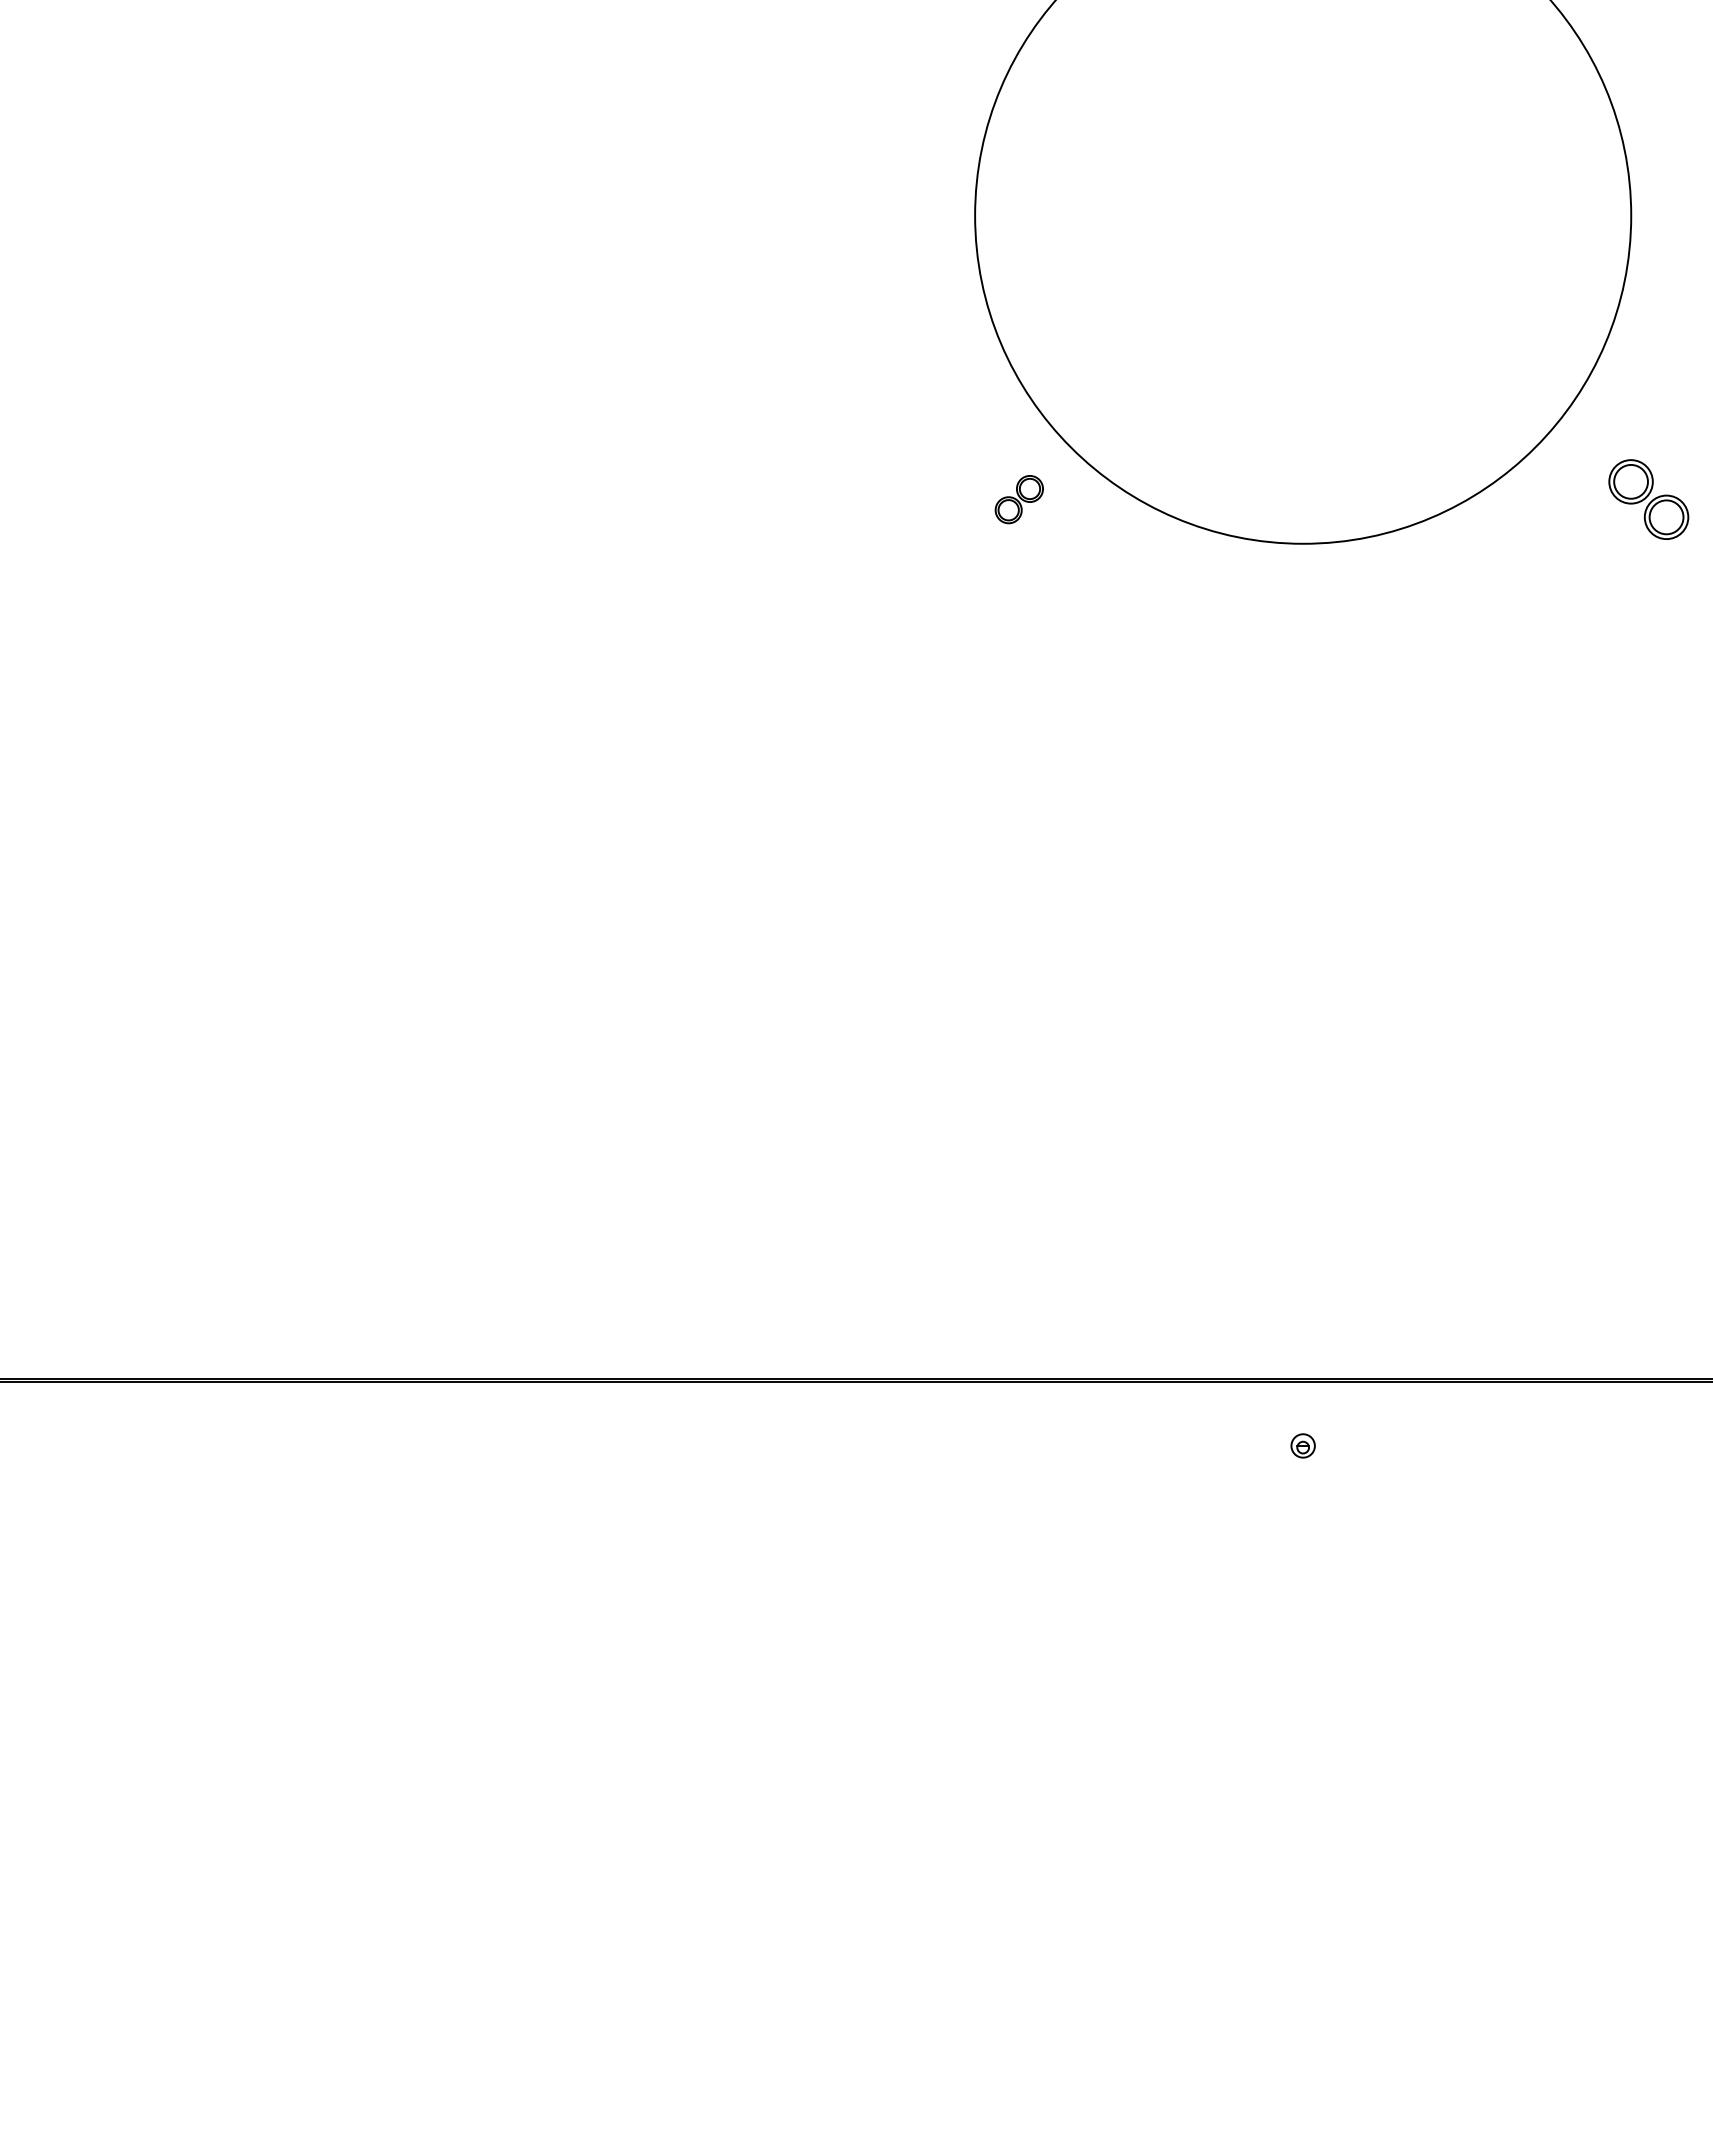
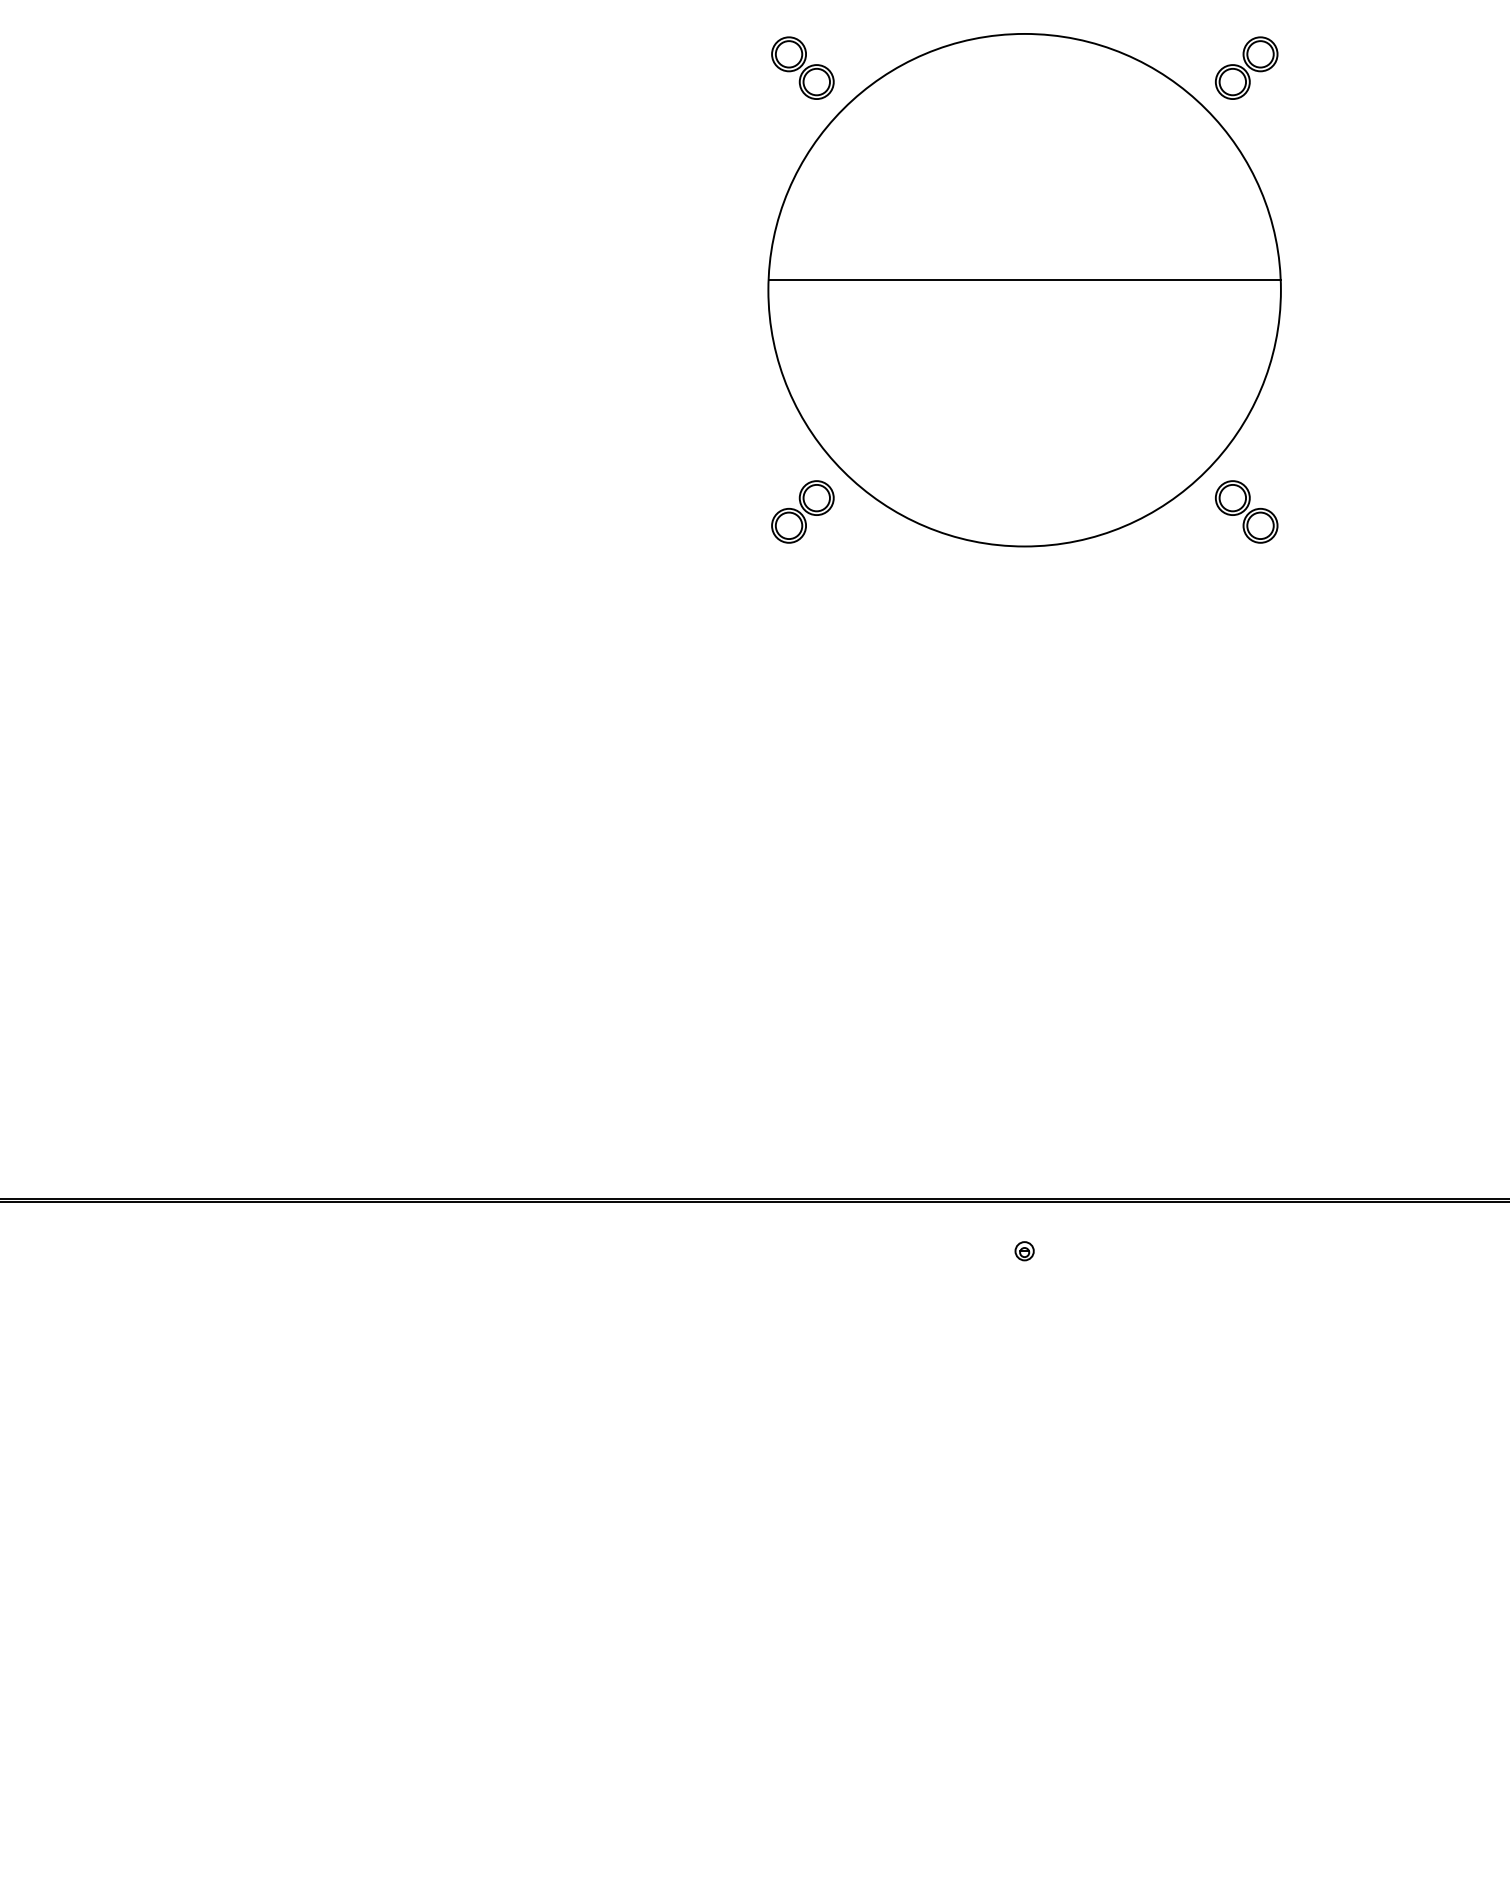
line: (1302, 203) -> (1024, 280), added
part: (1018, 499) -> (802, 511), size x1.67
part: (1648, 499) -> (1246, 511), moved

